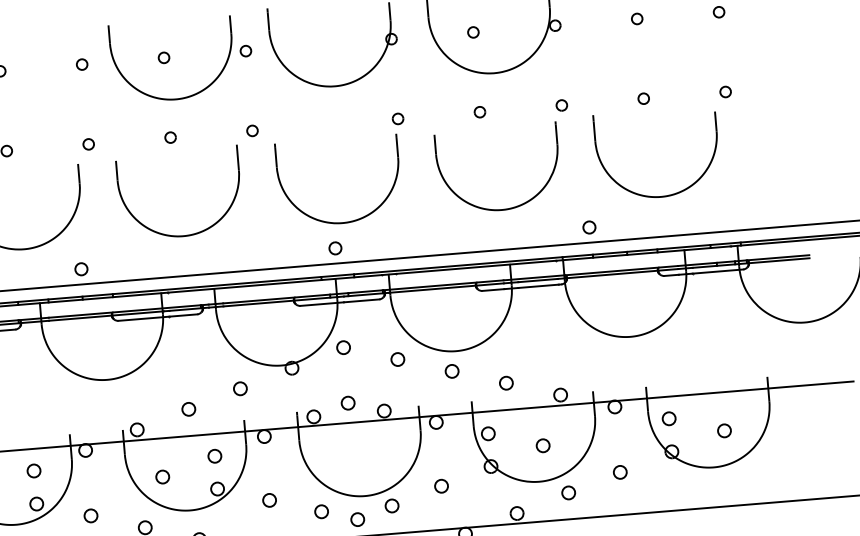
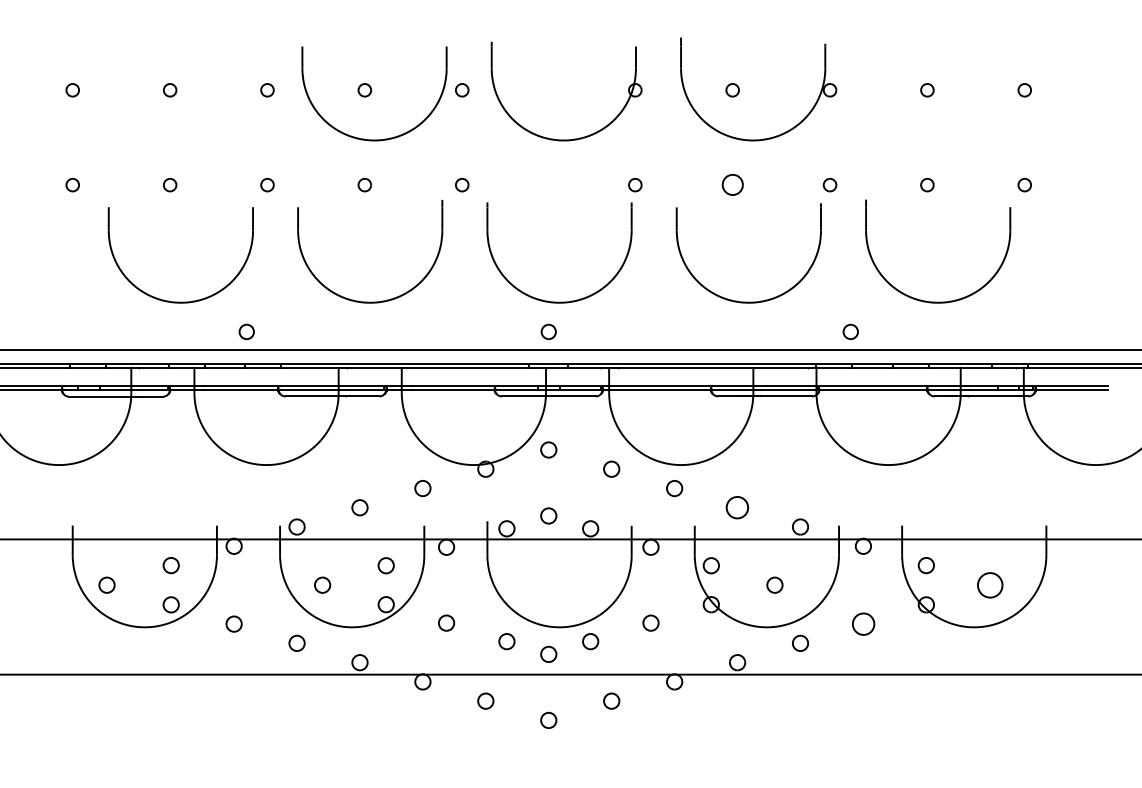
part: (479, 112) -> (732, 185), size x1.6
circle: (506, 383) -> (737, 507), size x1.4
circle: (724, 430) -> (990, 584), size x1.6
circle: (619, 471) -> (862, 623), size x1.4

